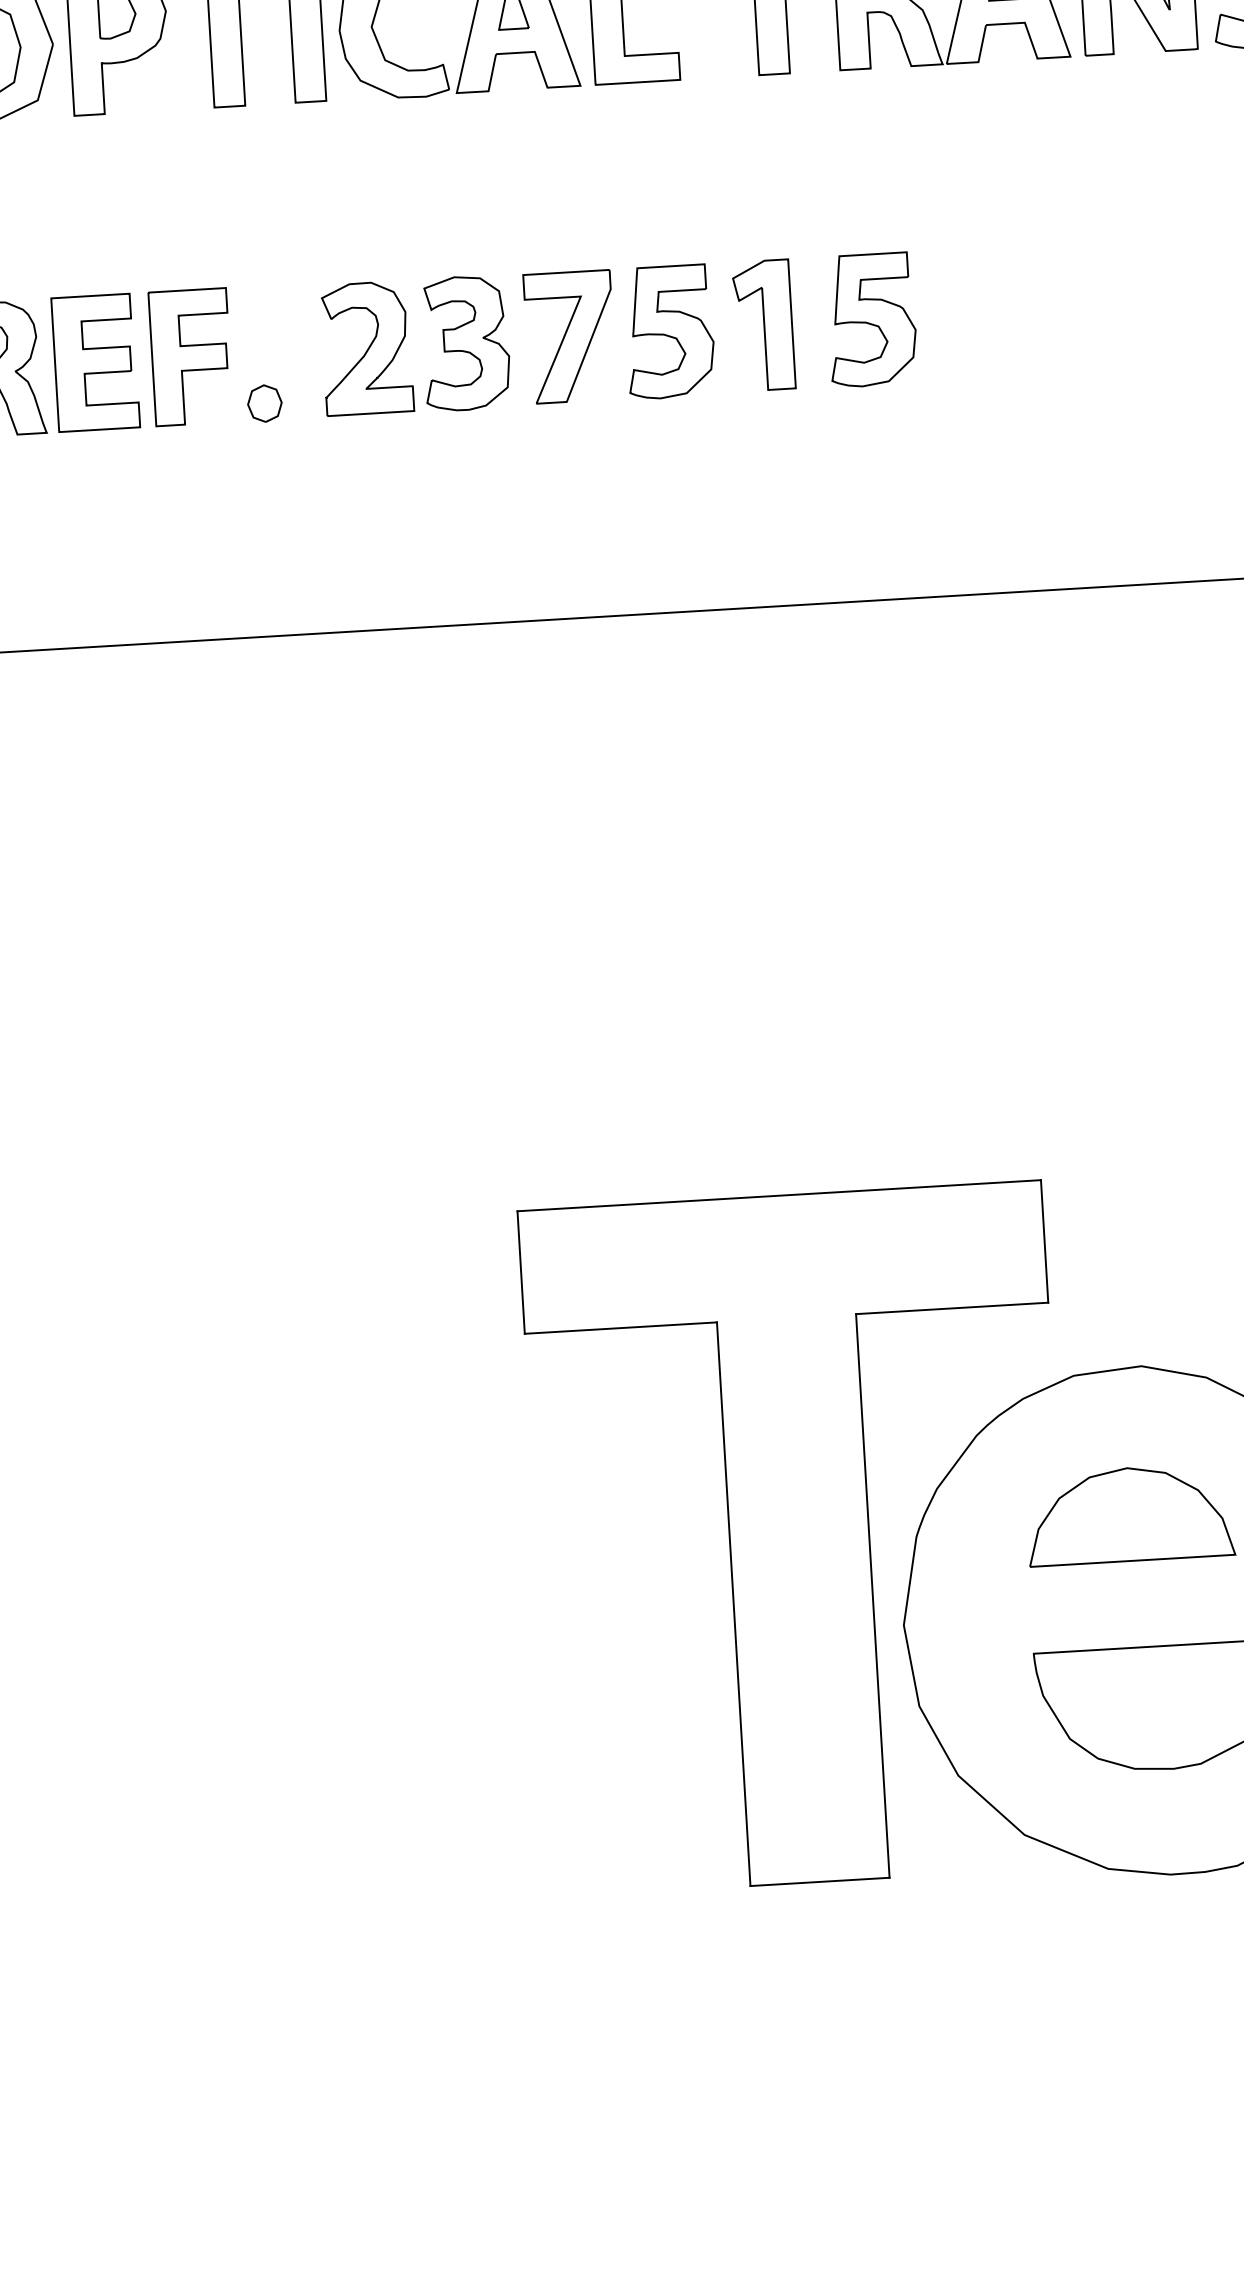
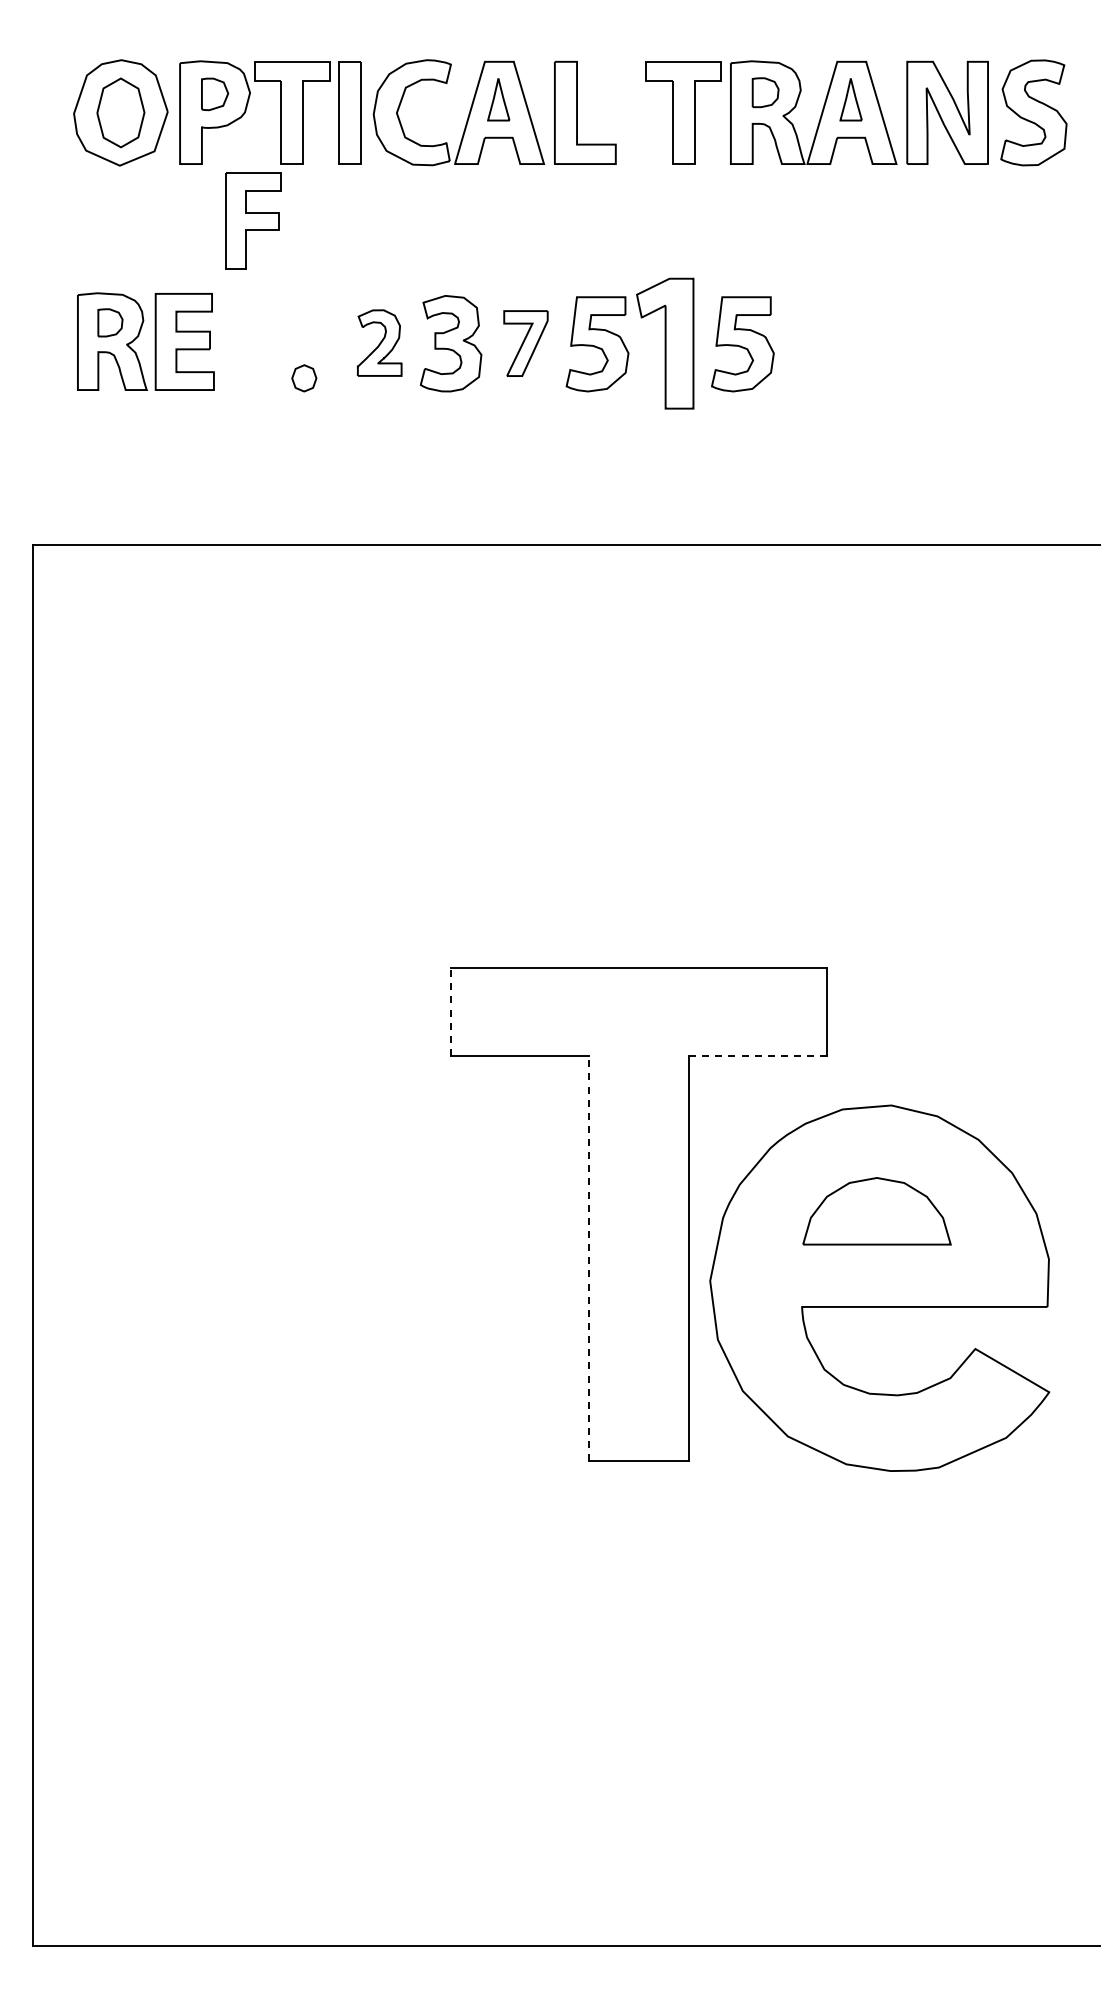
part: (764, 325) -> (665, 343), size x1.4
part: (569, 336) -> (525, 343), size x0.7
part: (366, 347) -> (379, 342), size x0.7
part: (191, 356) -> (253, 220), moved
line: (520, 1271) -> (450, 1011), solid -> dashed
line: (951, 1309) -> (757, 1056), solid -> dashed
line: (734, 1603) -> (589, 1258), solid -> dashed

